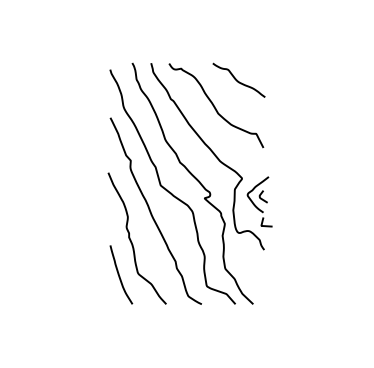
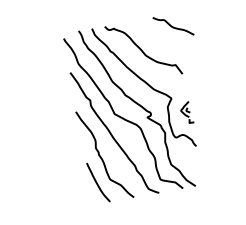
curve: (237, 79) -> (172, 25), moved
part: (259, 201) -> (186, 112), size x0.6

